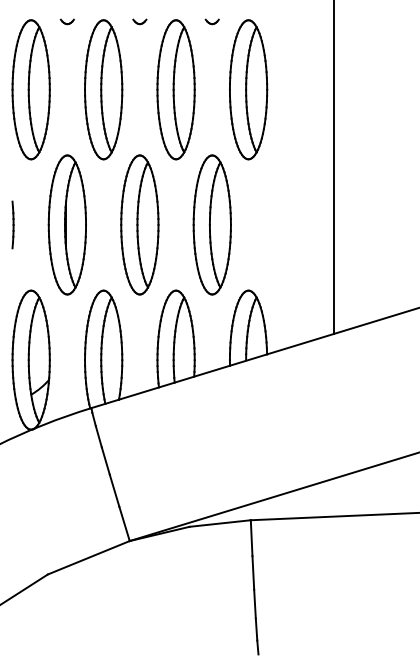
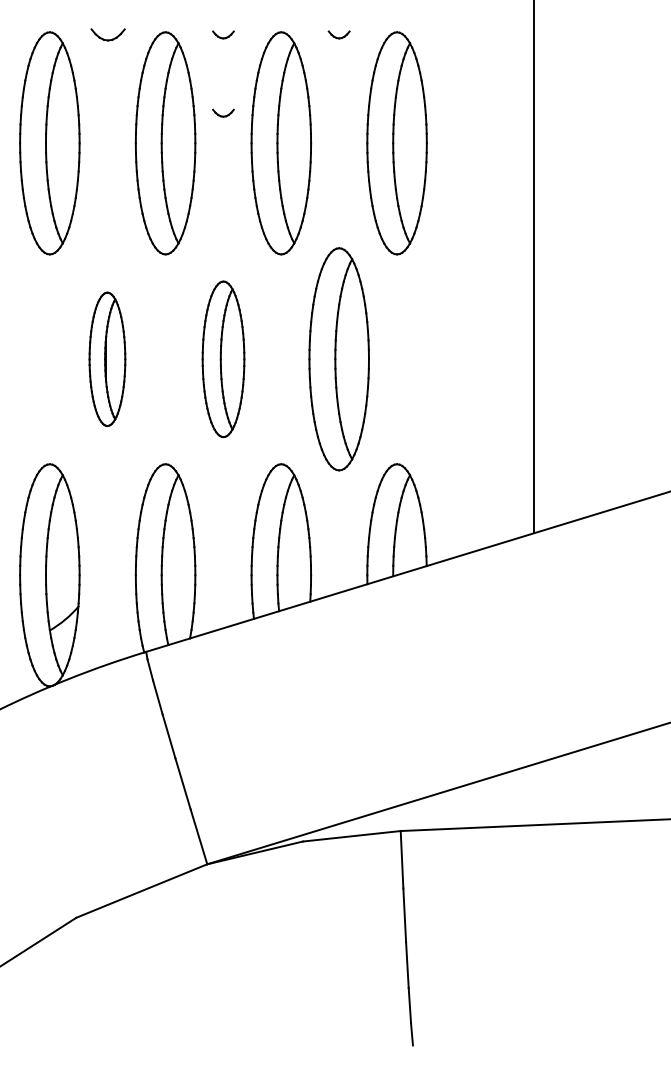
part: (66, 21) -> (106, 34), size x1.6
part: (139, 70) -> (222, 112), added
line: (12, 224) -> (19, 358), removed
part: (66, 224) -> (106, 358), size x0.6
part: (139, 224) -> (222, 358), size x0.7

